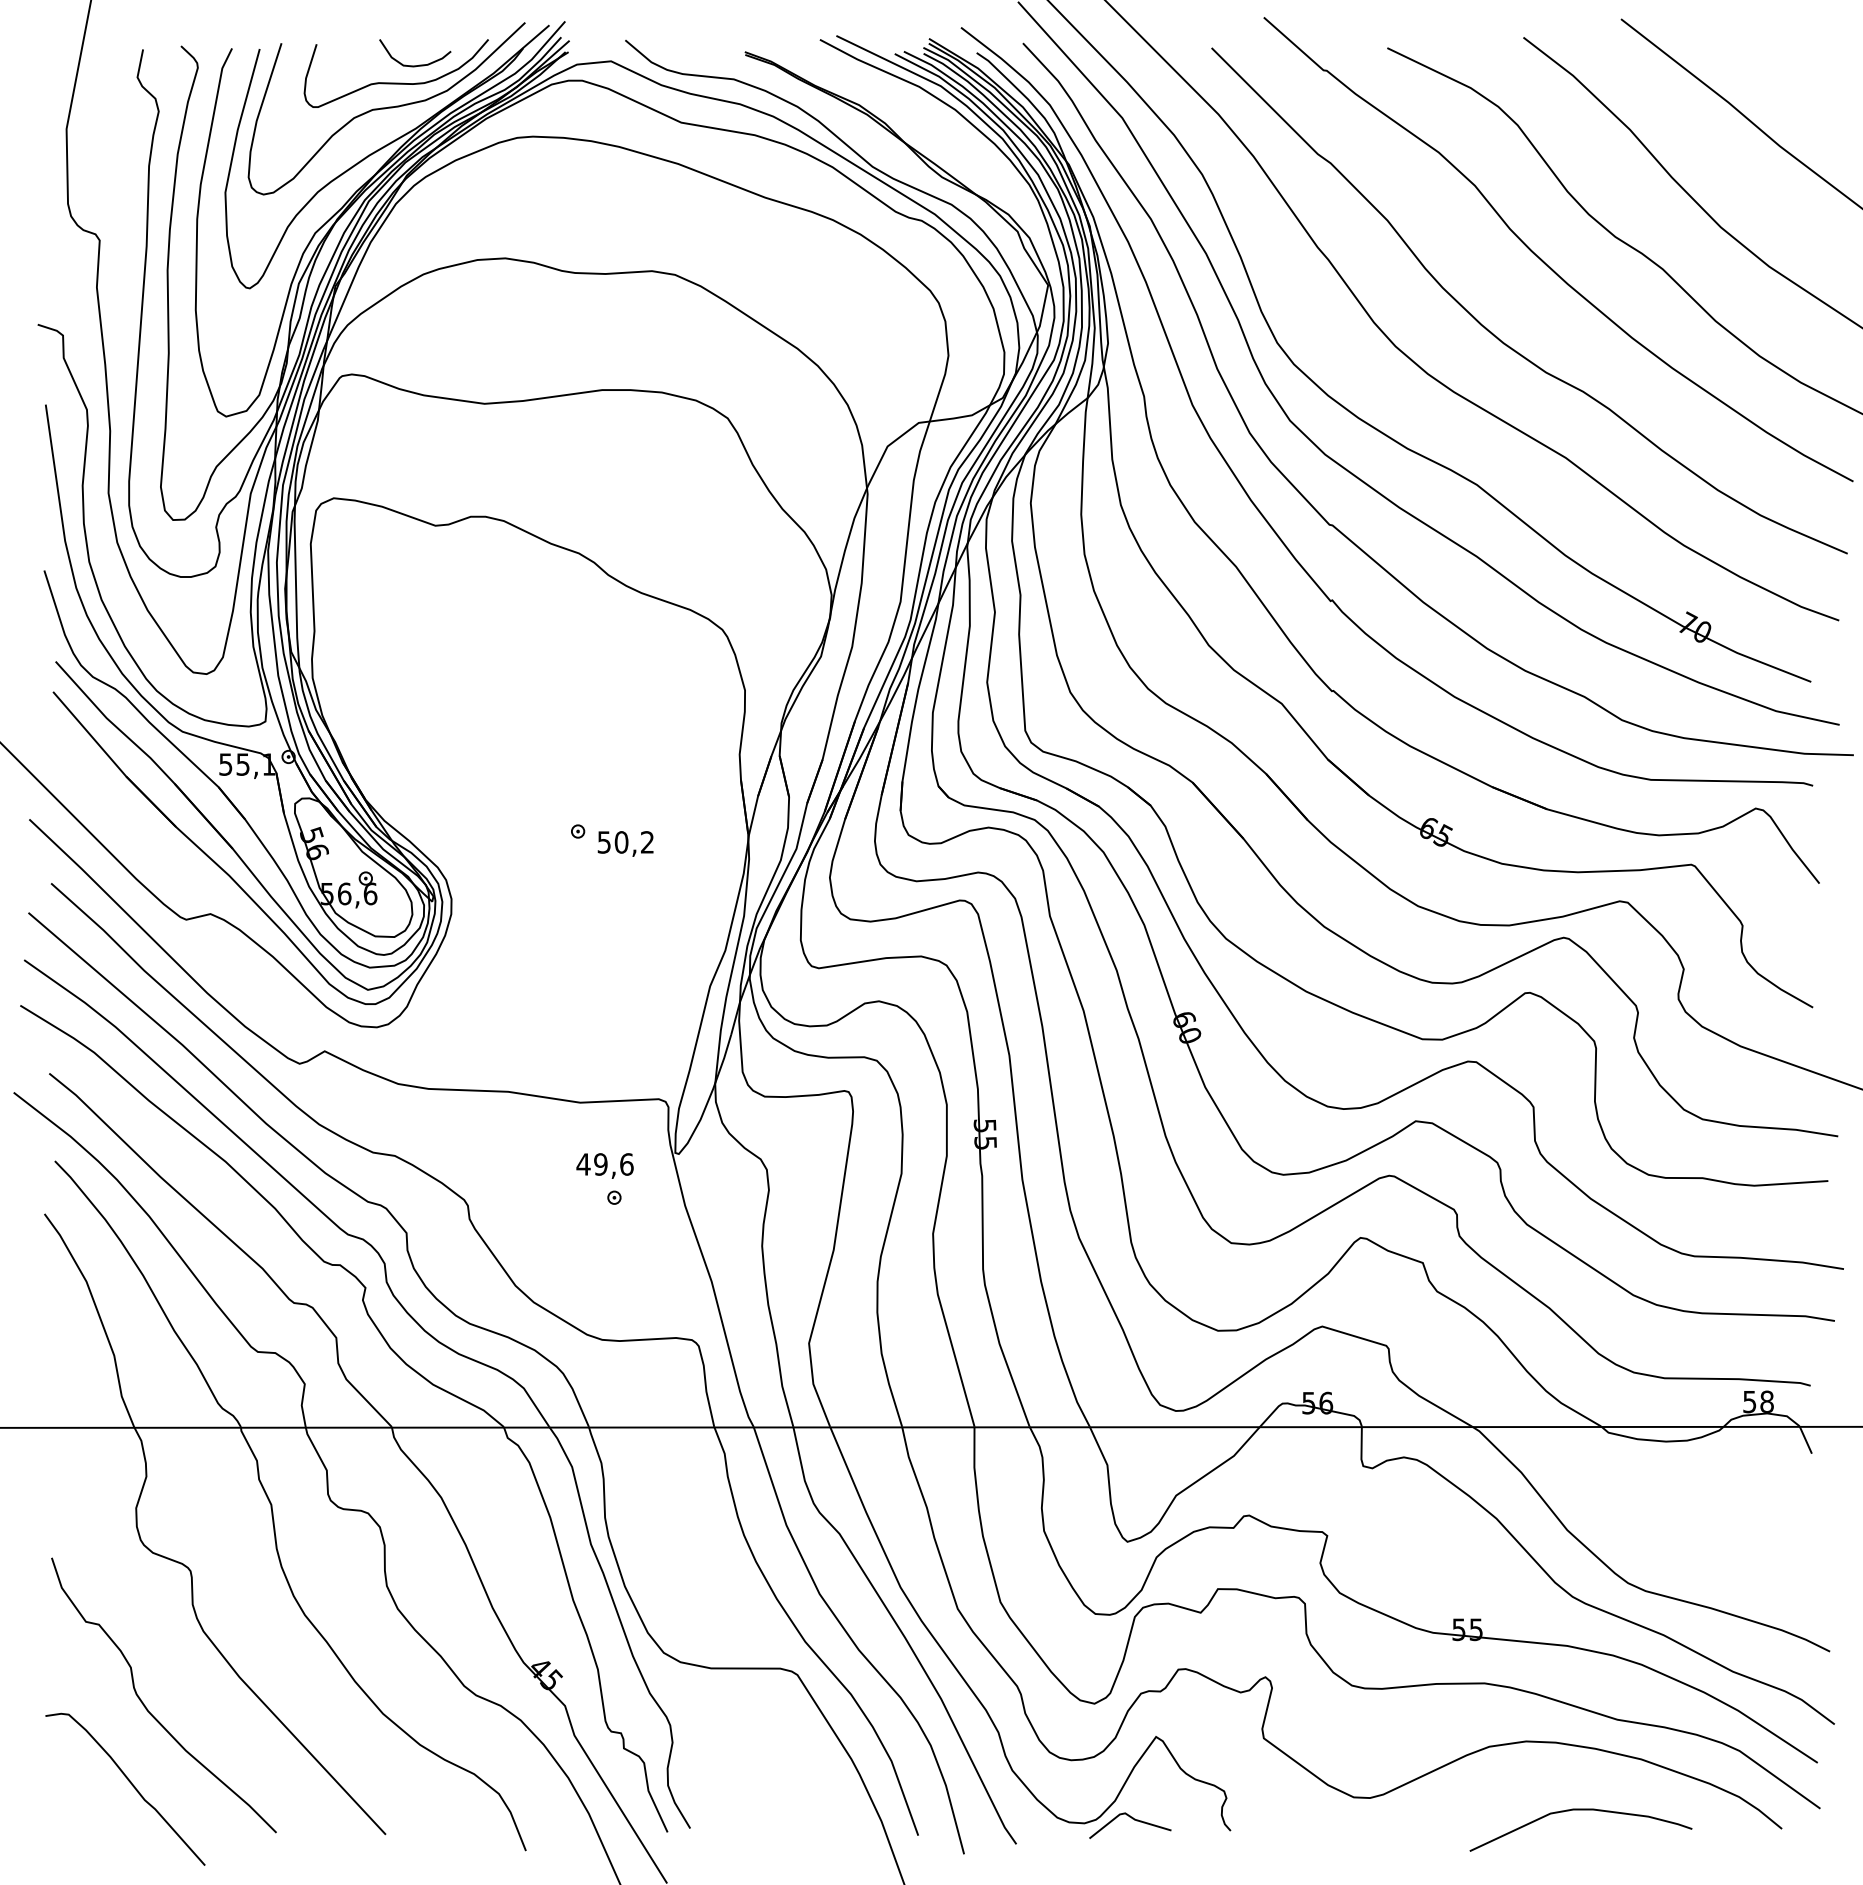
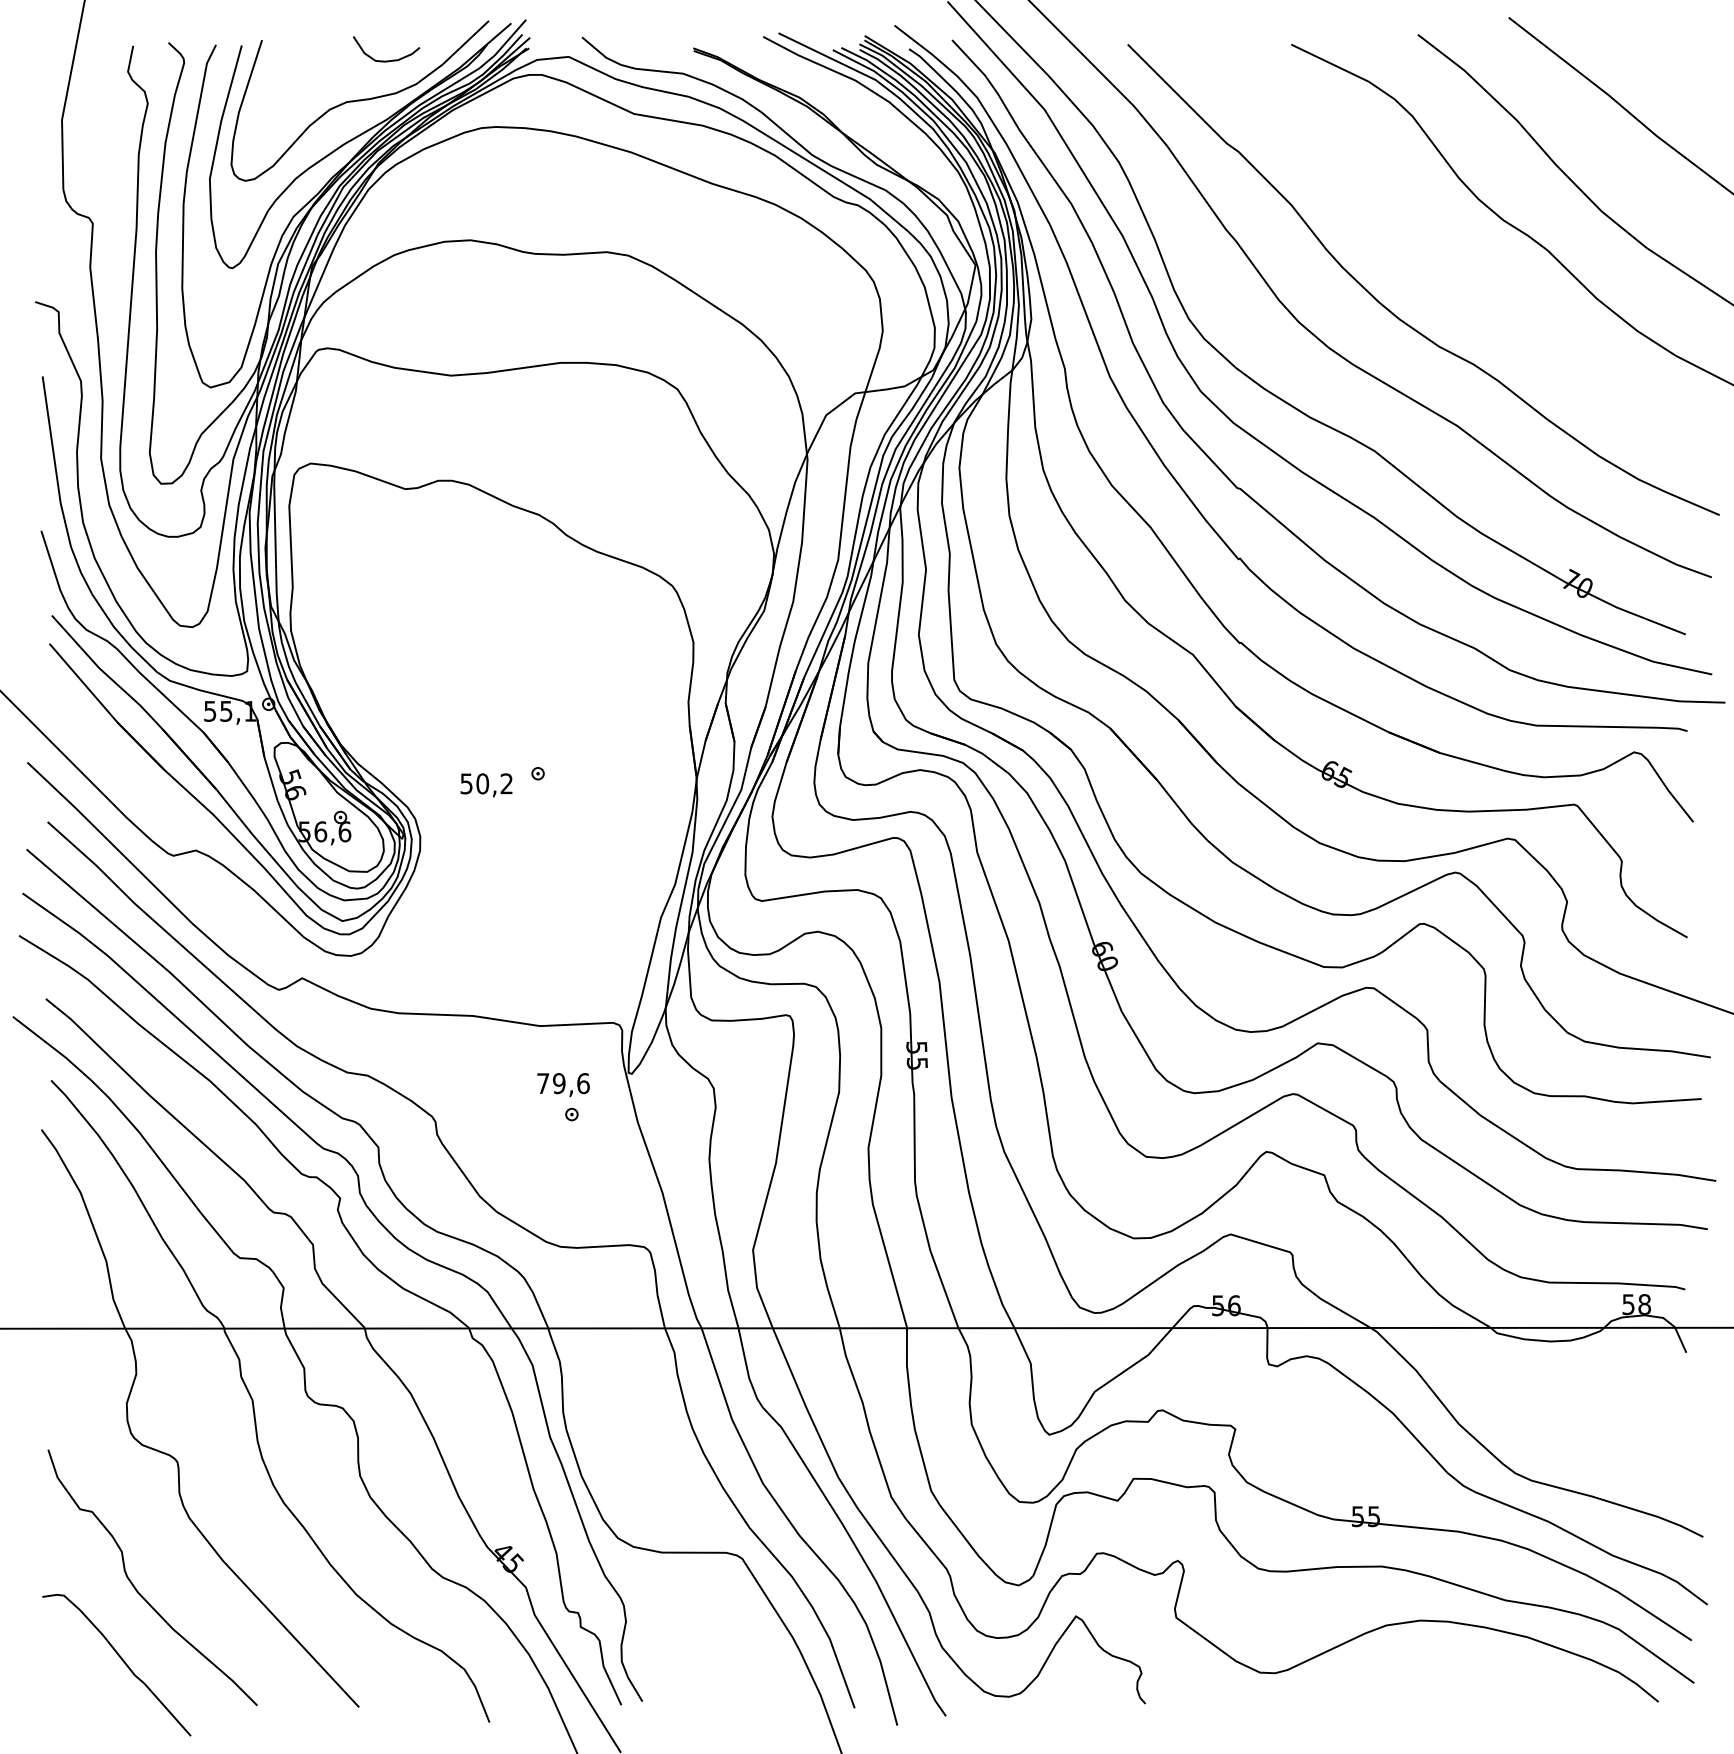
curve: (395, 82) -> (368, 76), removed
curve: (1545, 262) -> (1438, 244), removed
text: (625, 843) -> (486, 784), moved
text: (583, 1164) -> (543, 1083), 49,6 -> 79,6
curve: (1580, 1810) -> (1471, 1684), removed
line: (1132, 1819) -> (1054, 1693), removed

